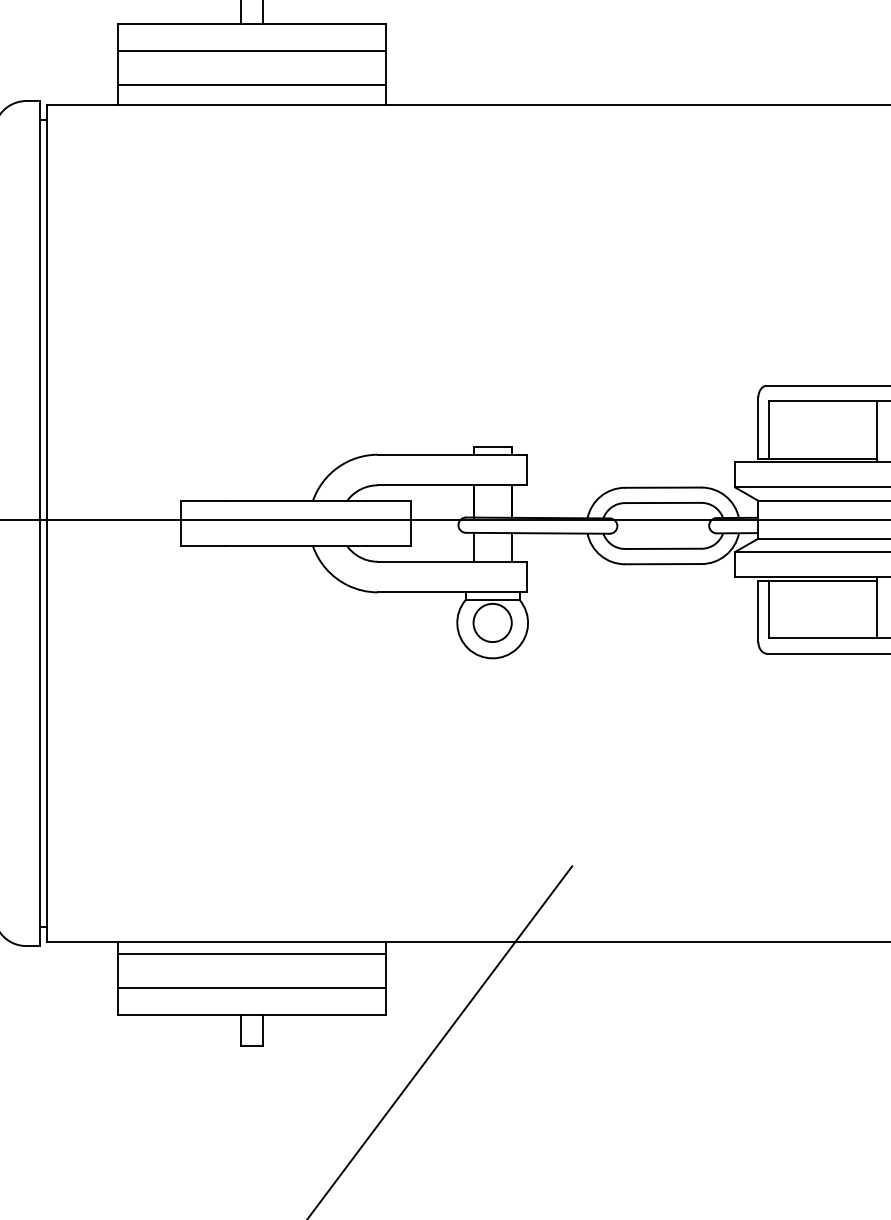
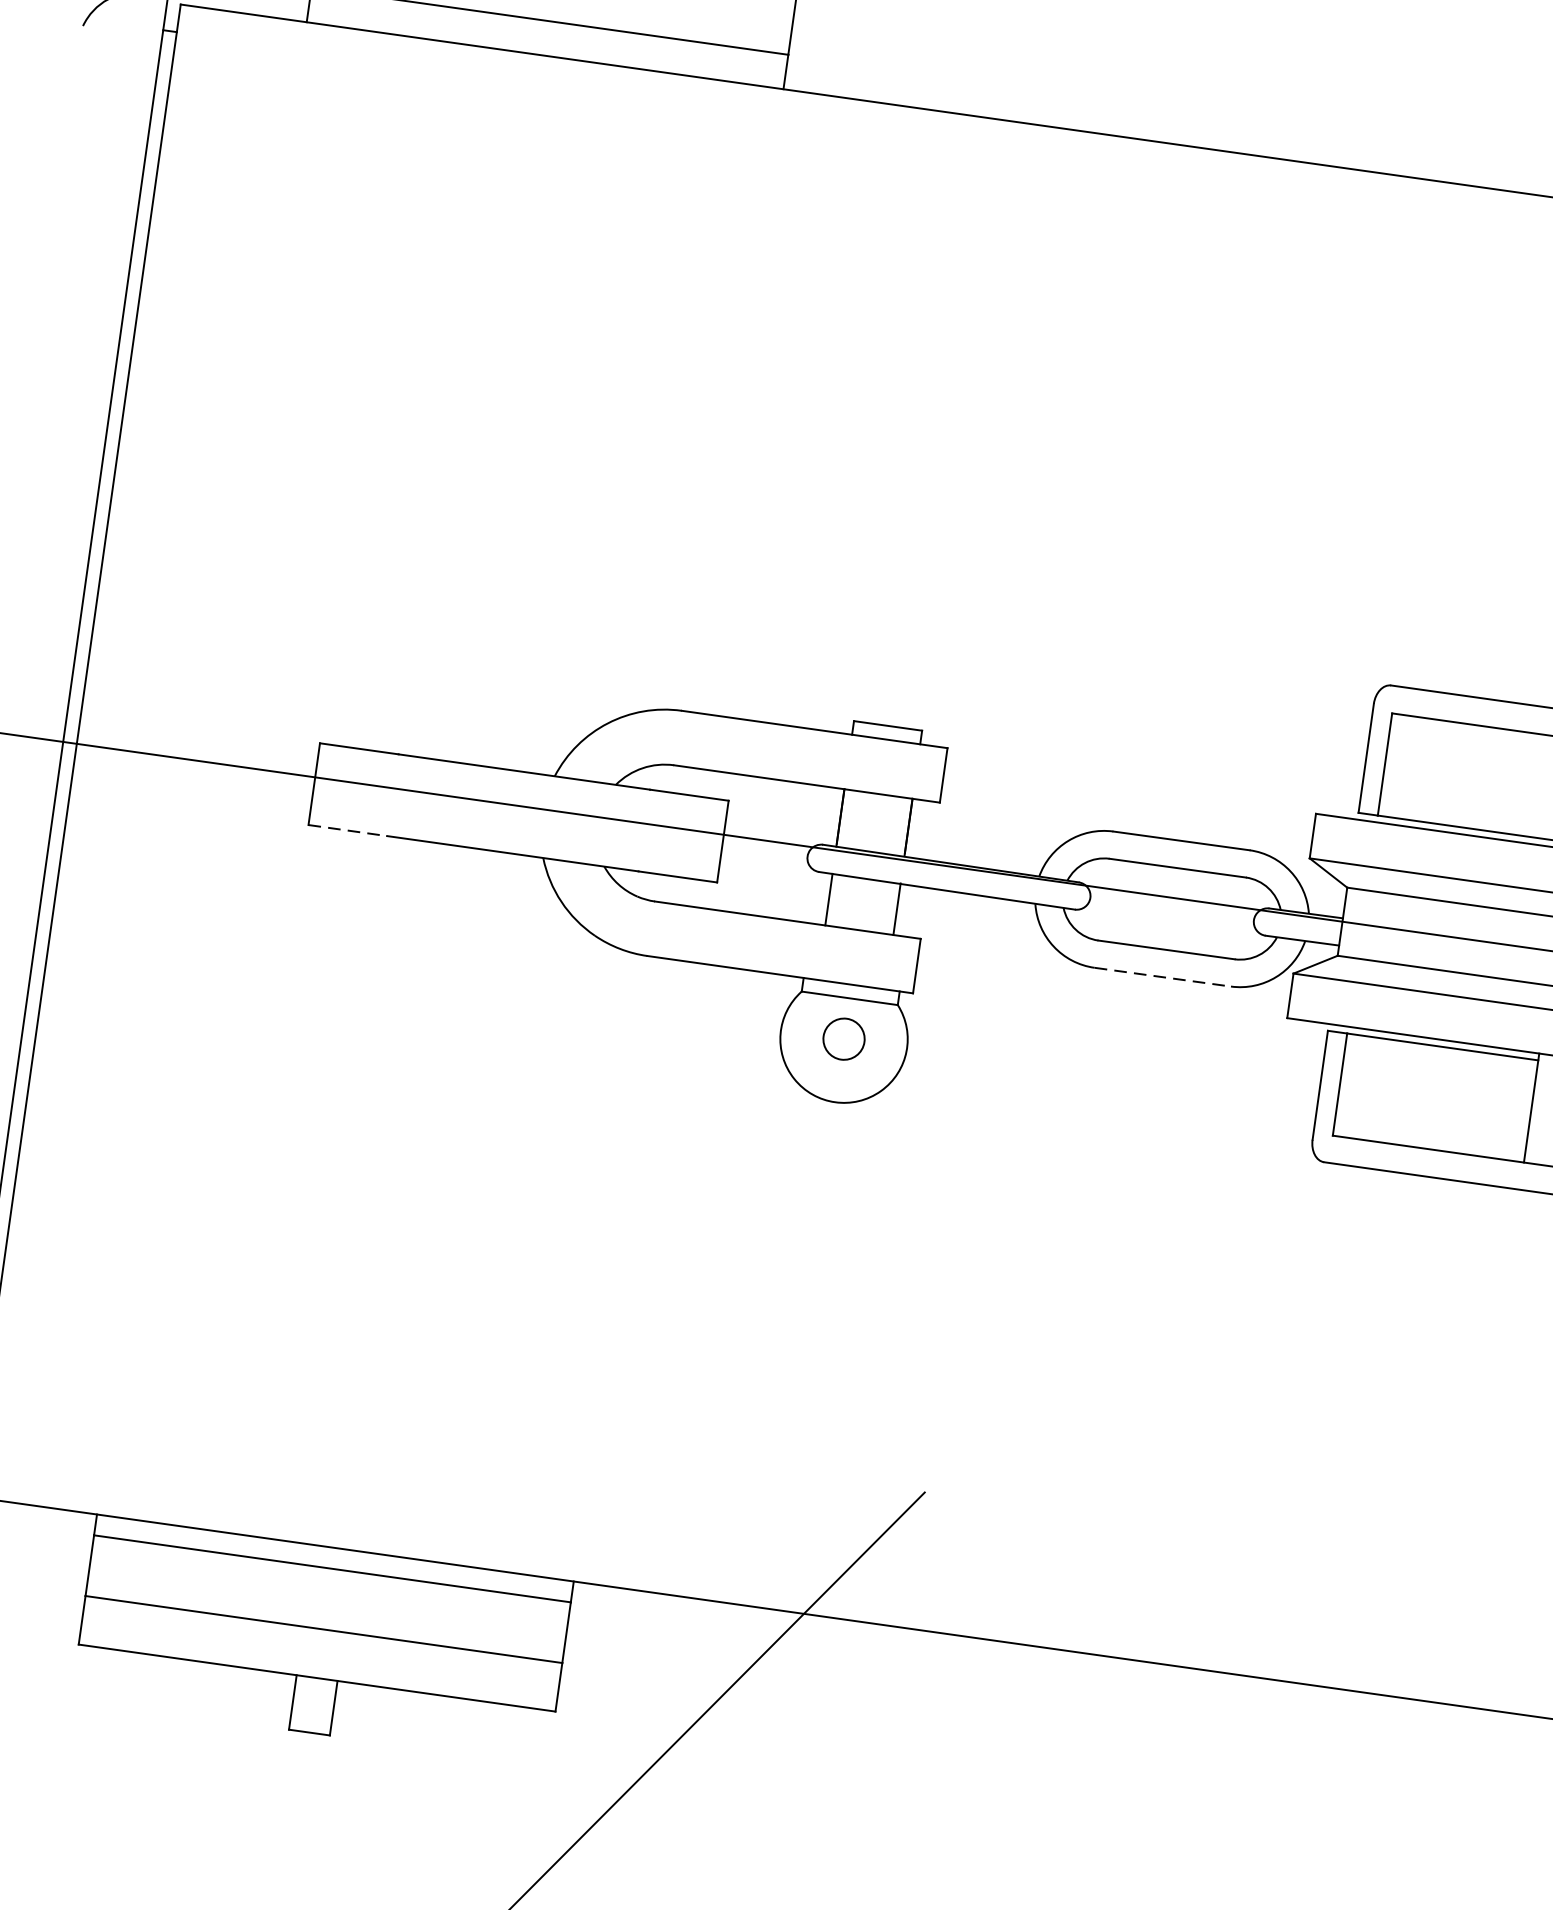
line: (203, 546) -> (348, 830), solid -> dashed
line: (663, 564) -> (1162, 977), solid -> dashed
circle: (492, 622) -> (843, 1038), size x0.6

